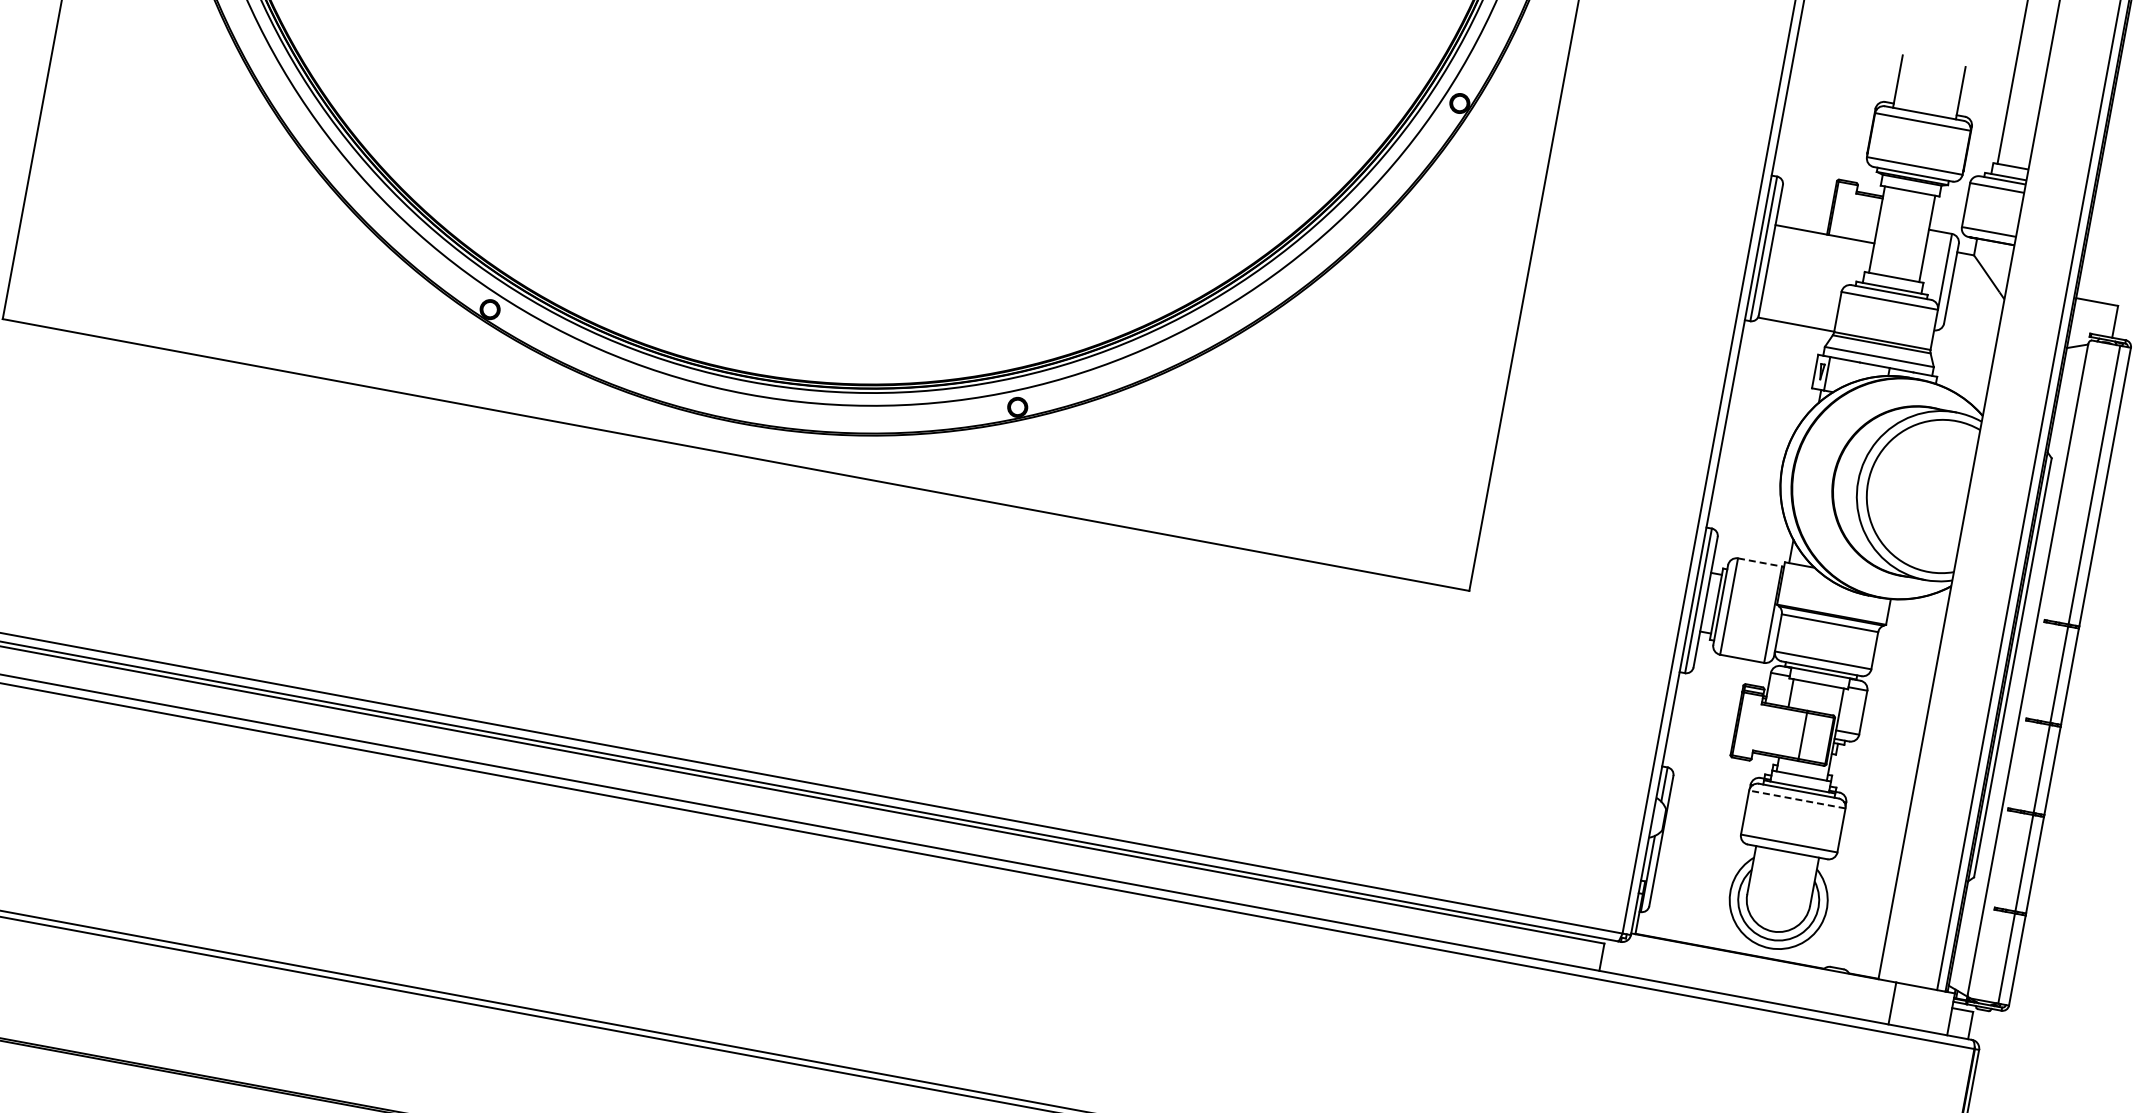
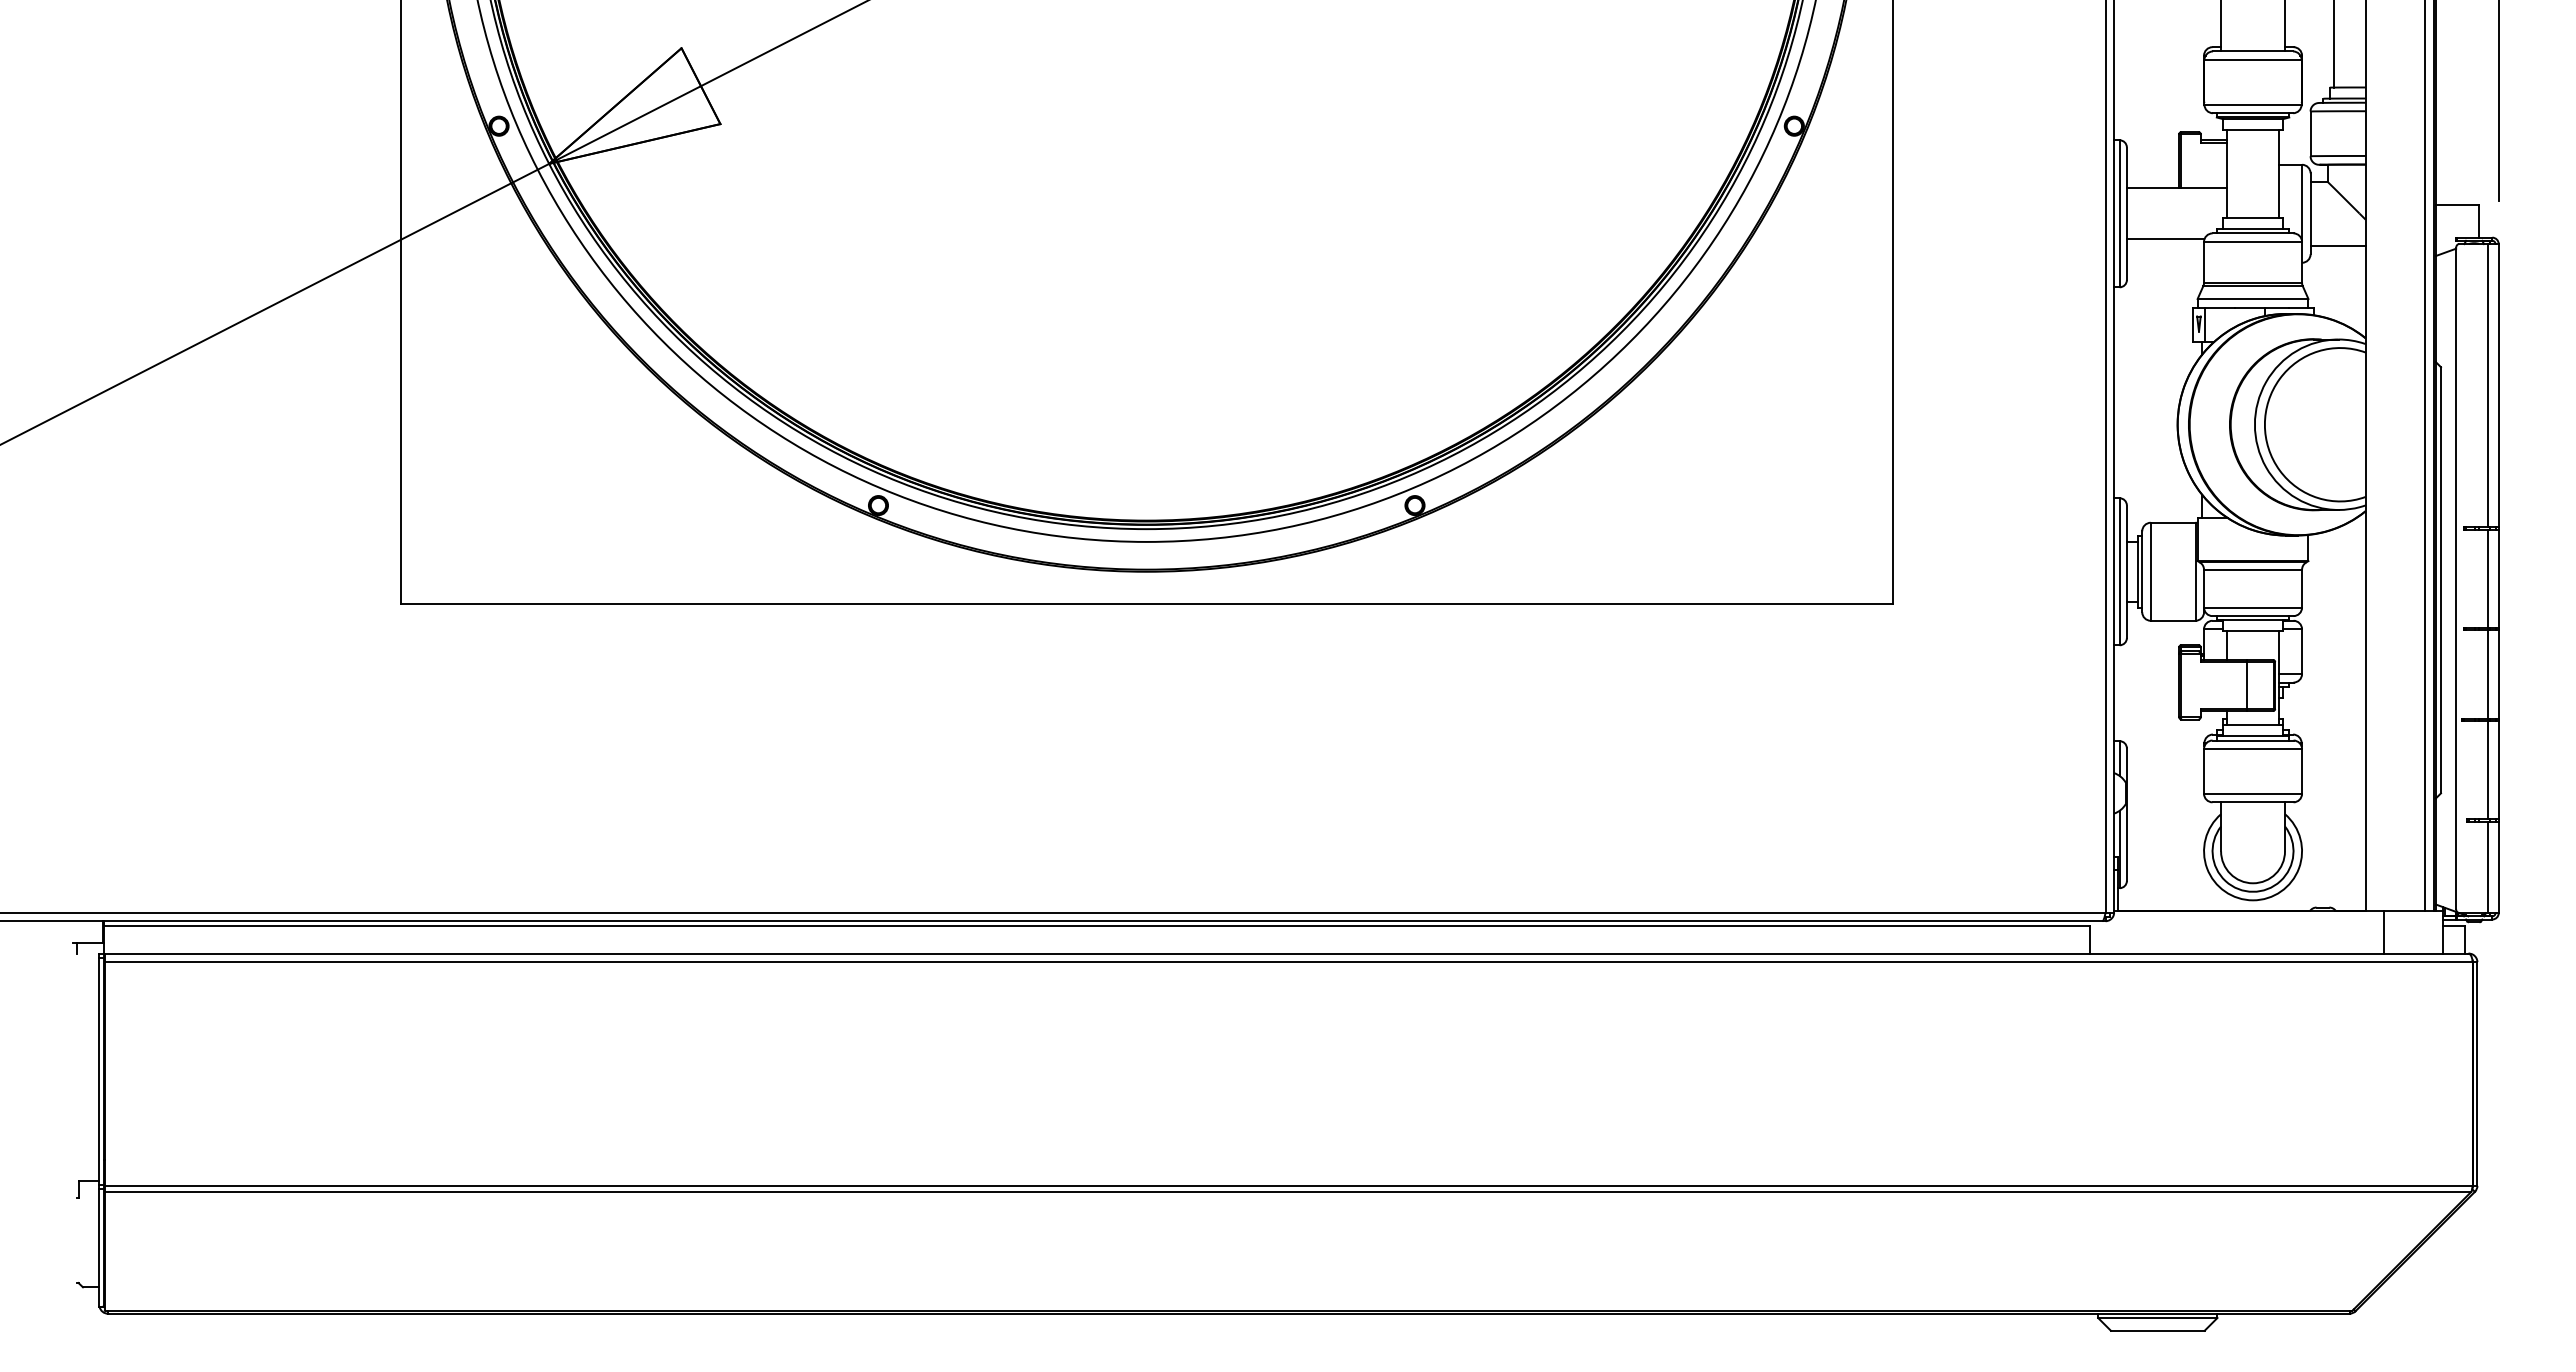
line: (1972, 319) -> (2337, 245), added
line: (1796, 324) -> (2165, 239), moved
line: (1760, 562) -> (2173, 522), dashed -> solid
line: (1796, 799) -> (2252, 749), dashed -> solid

